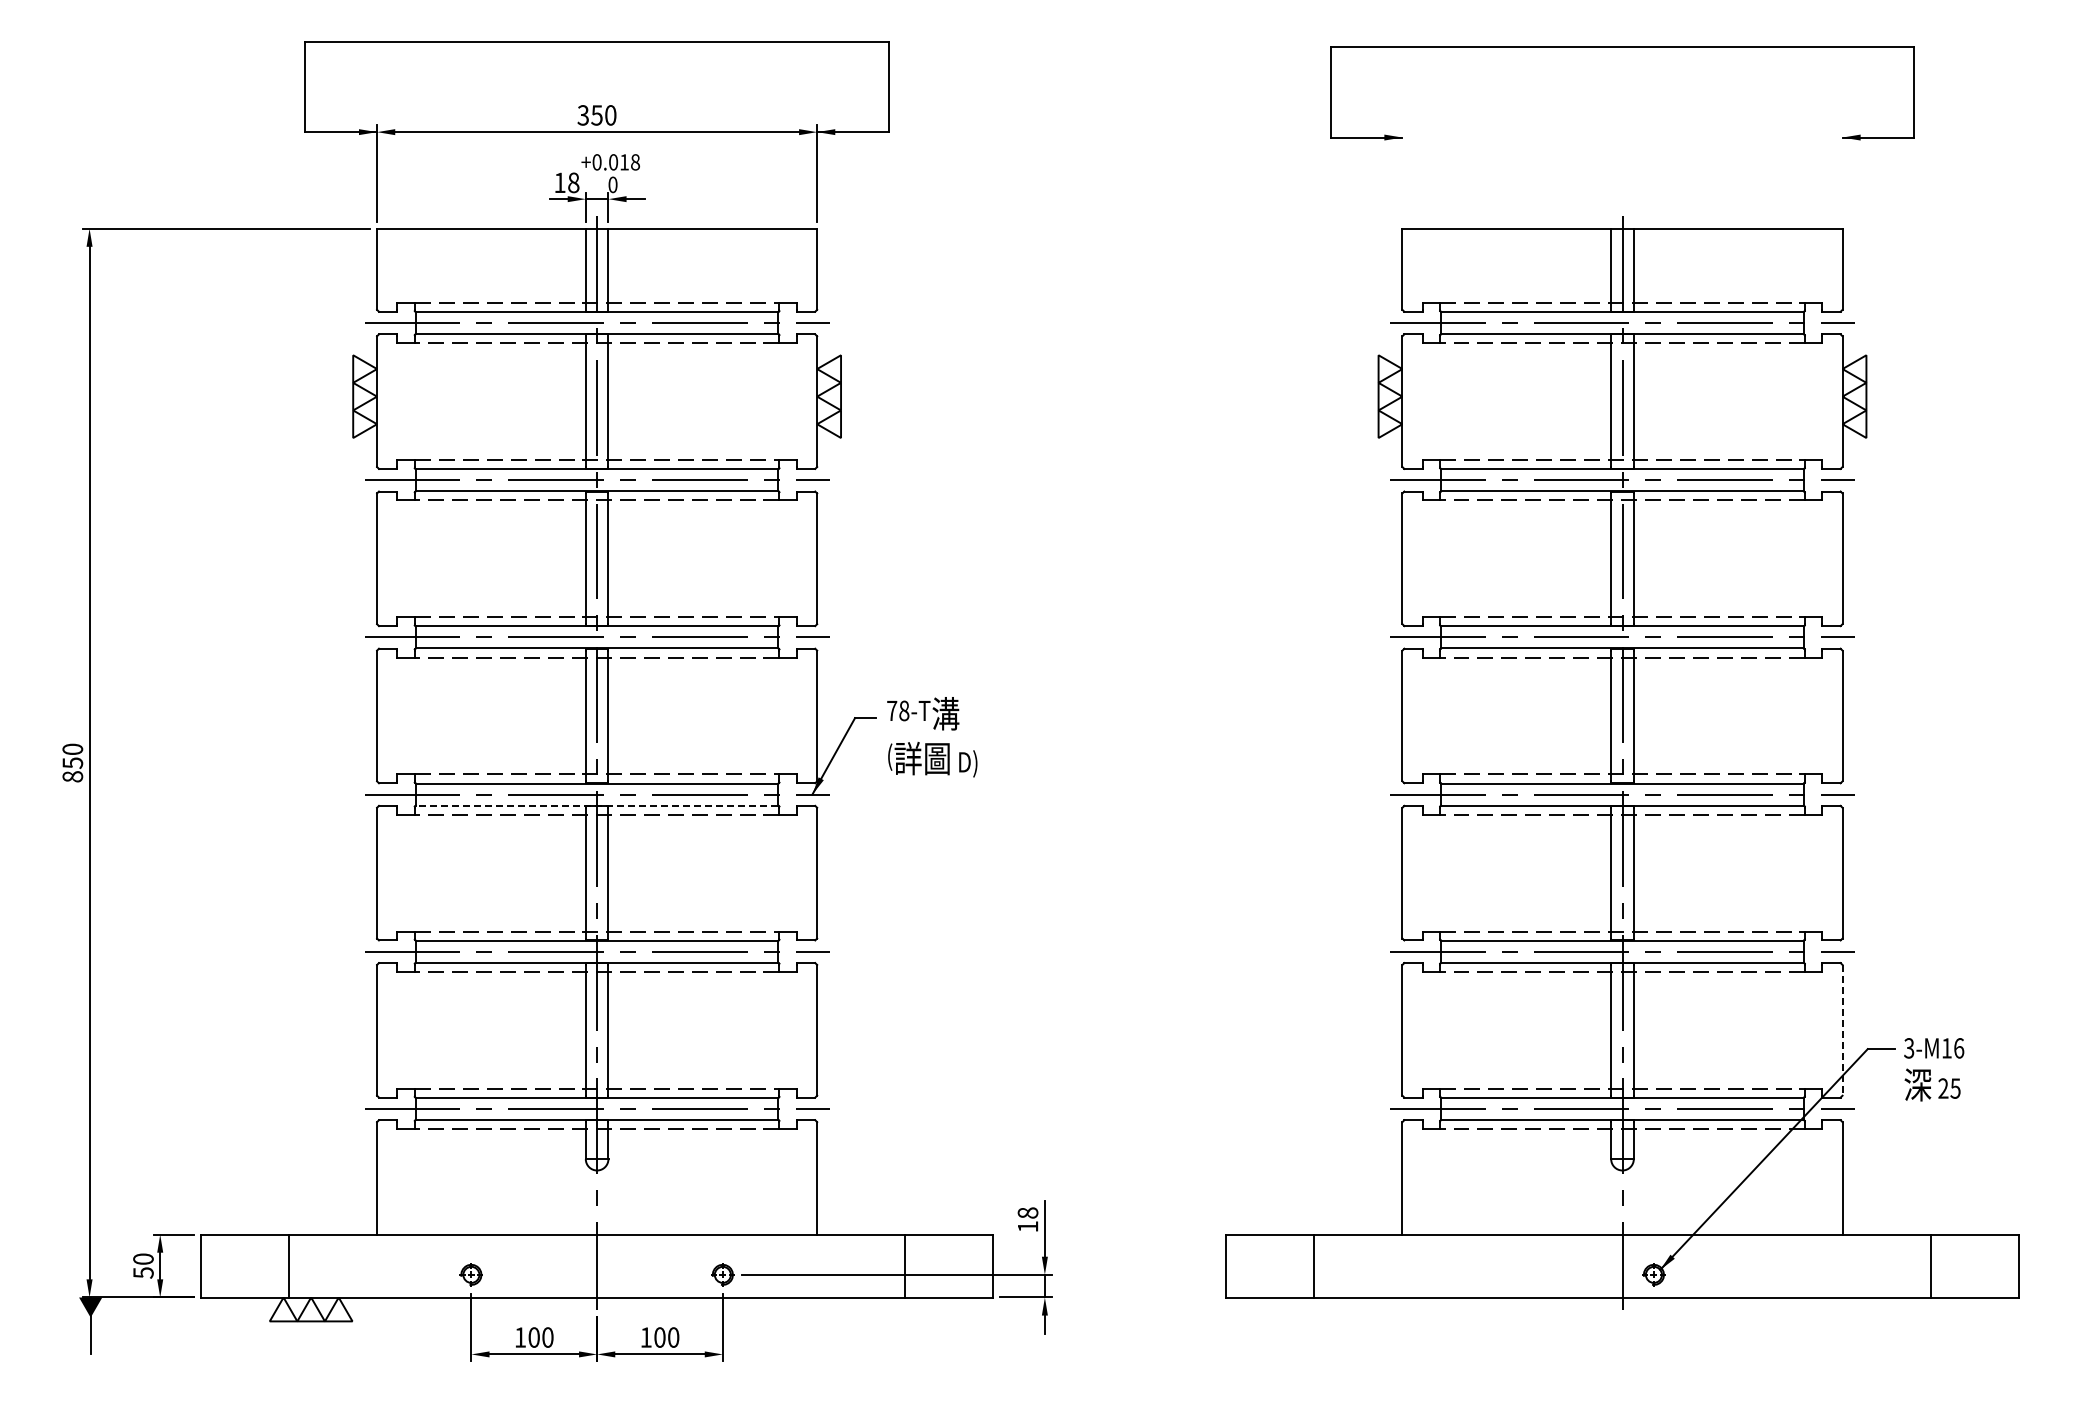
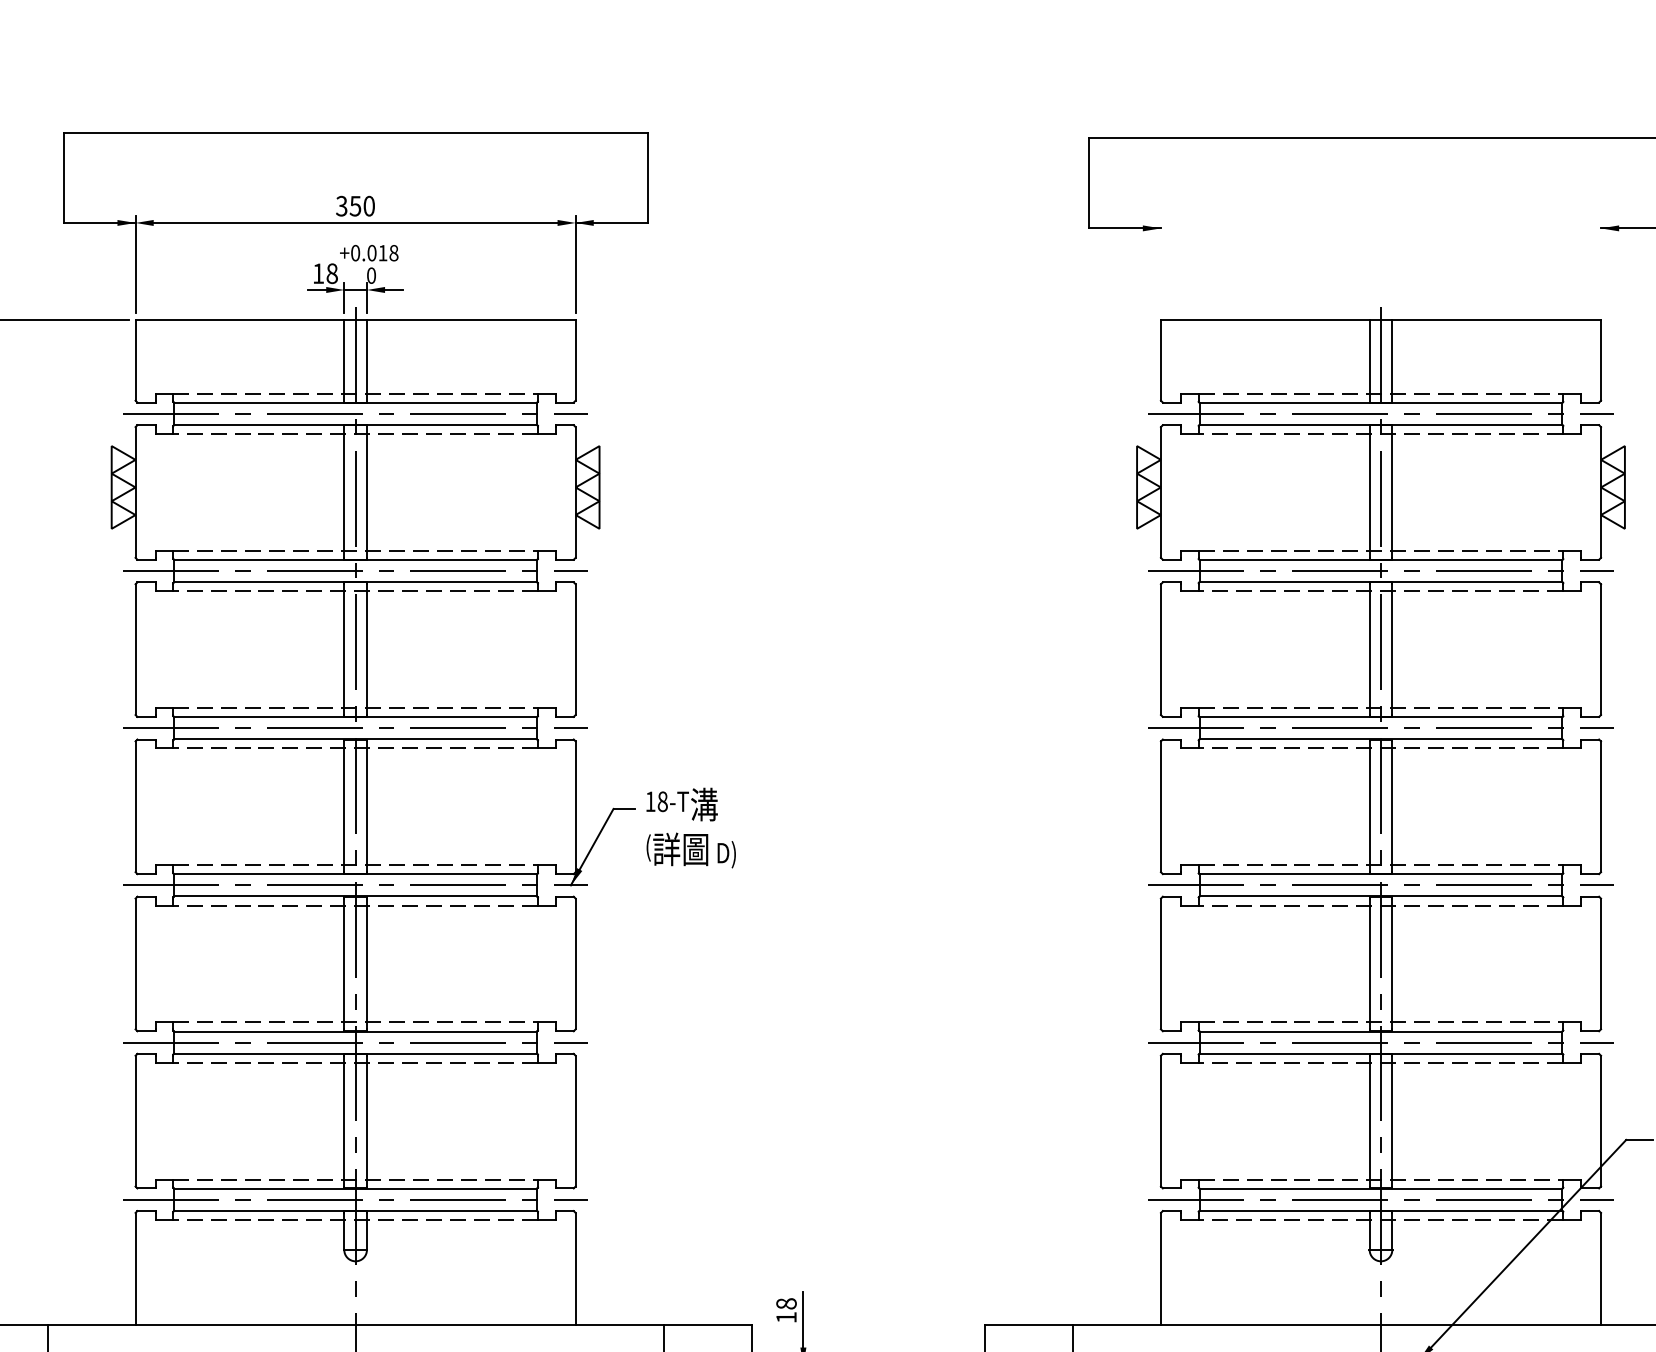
text: (892, 710) -> (650, 801), 78-T -> 18-T
line: (596, 805) -> (354, 896), dashed -> solid
line: (1842, 1030) -> (1600, 1121), dashed -> solid

